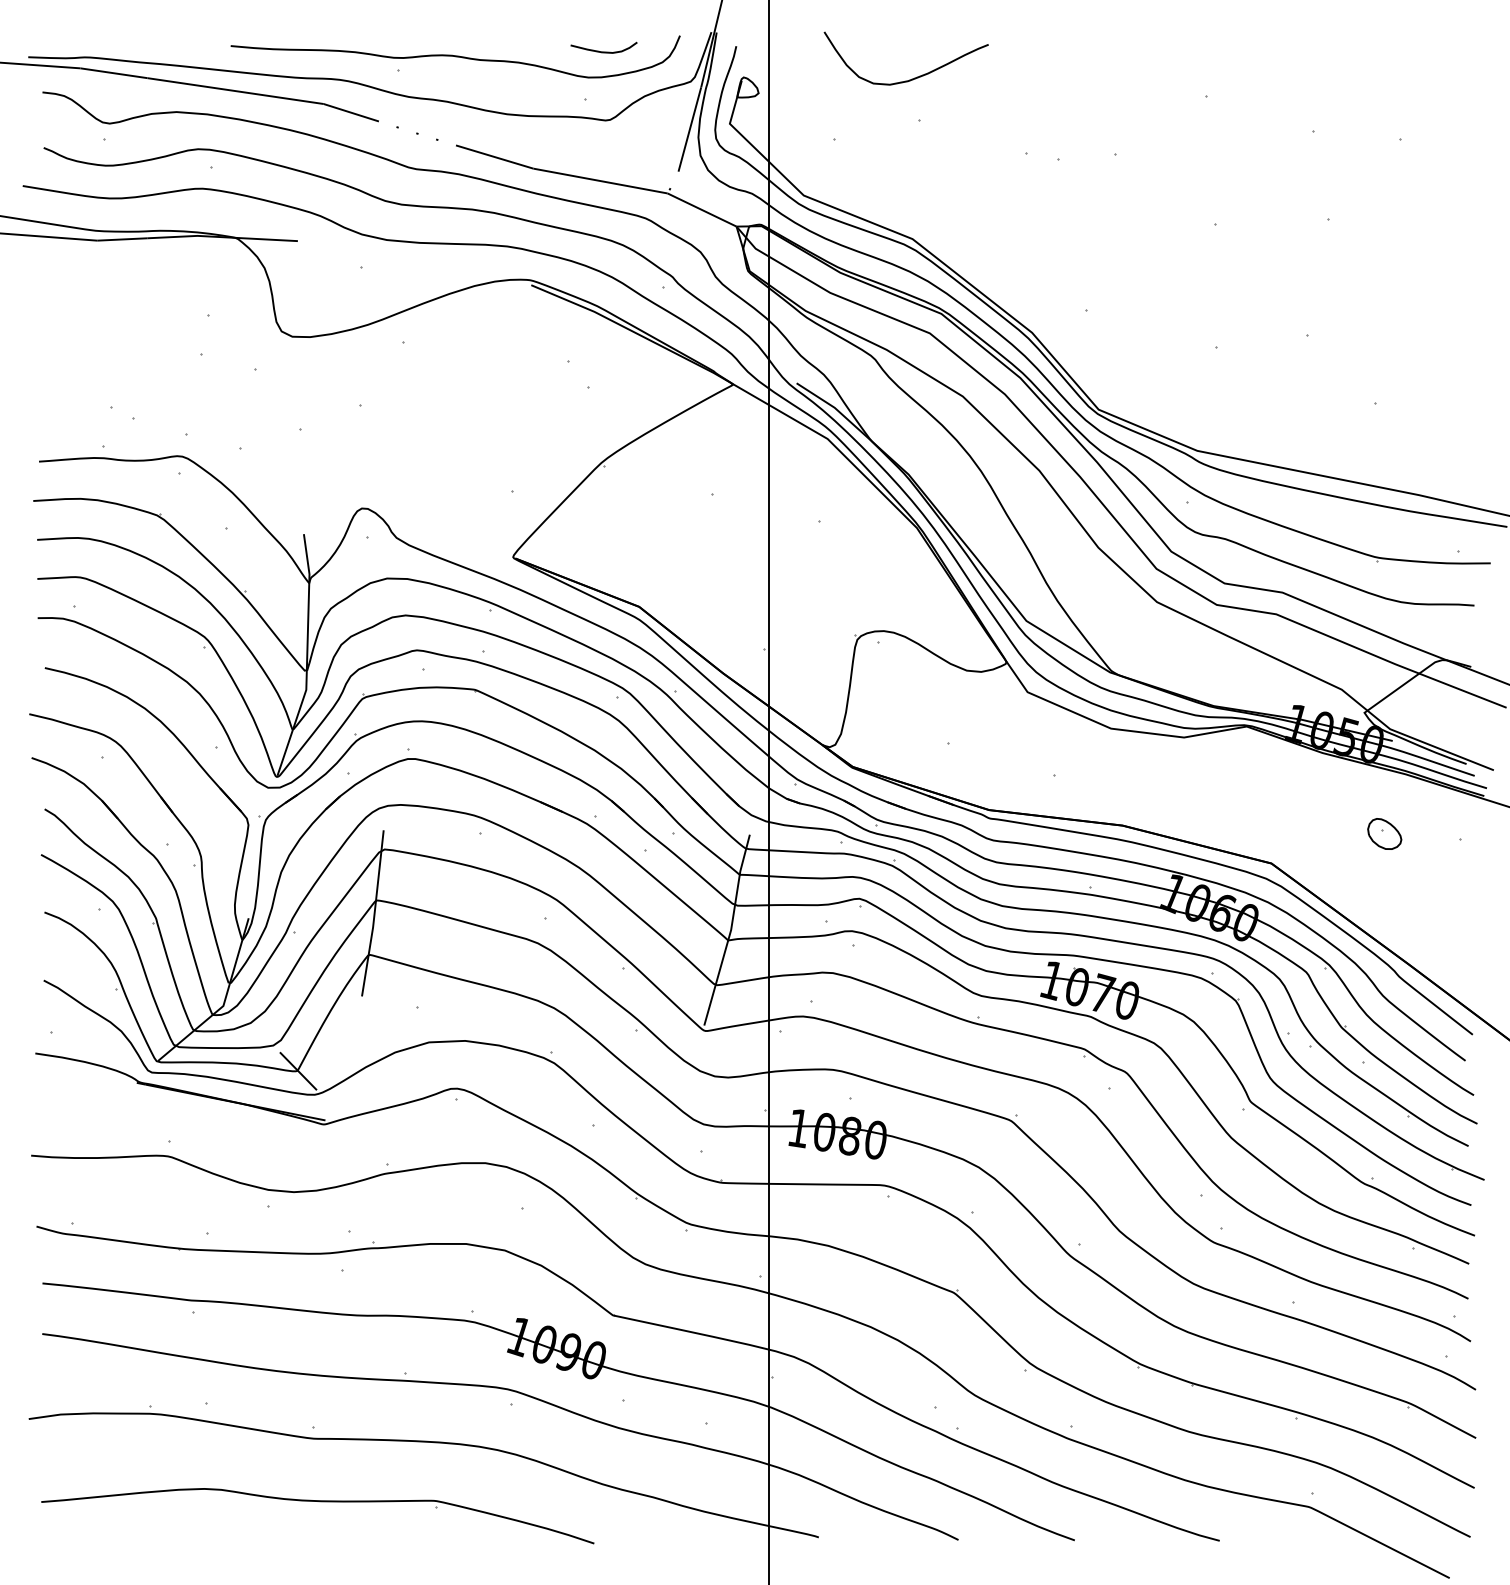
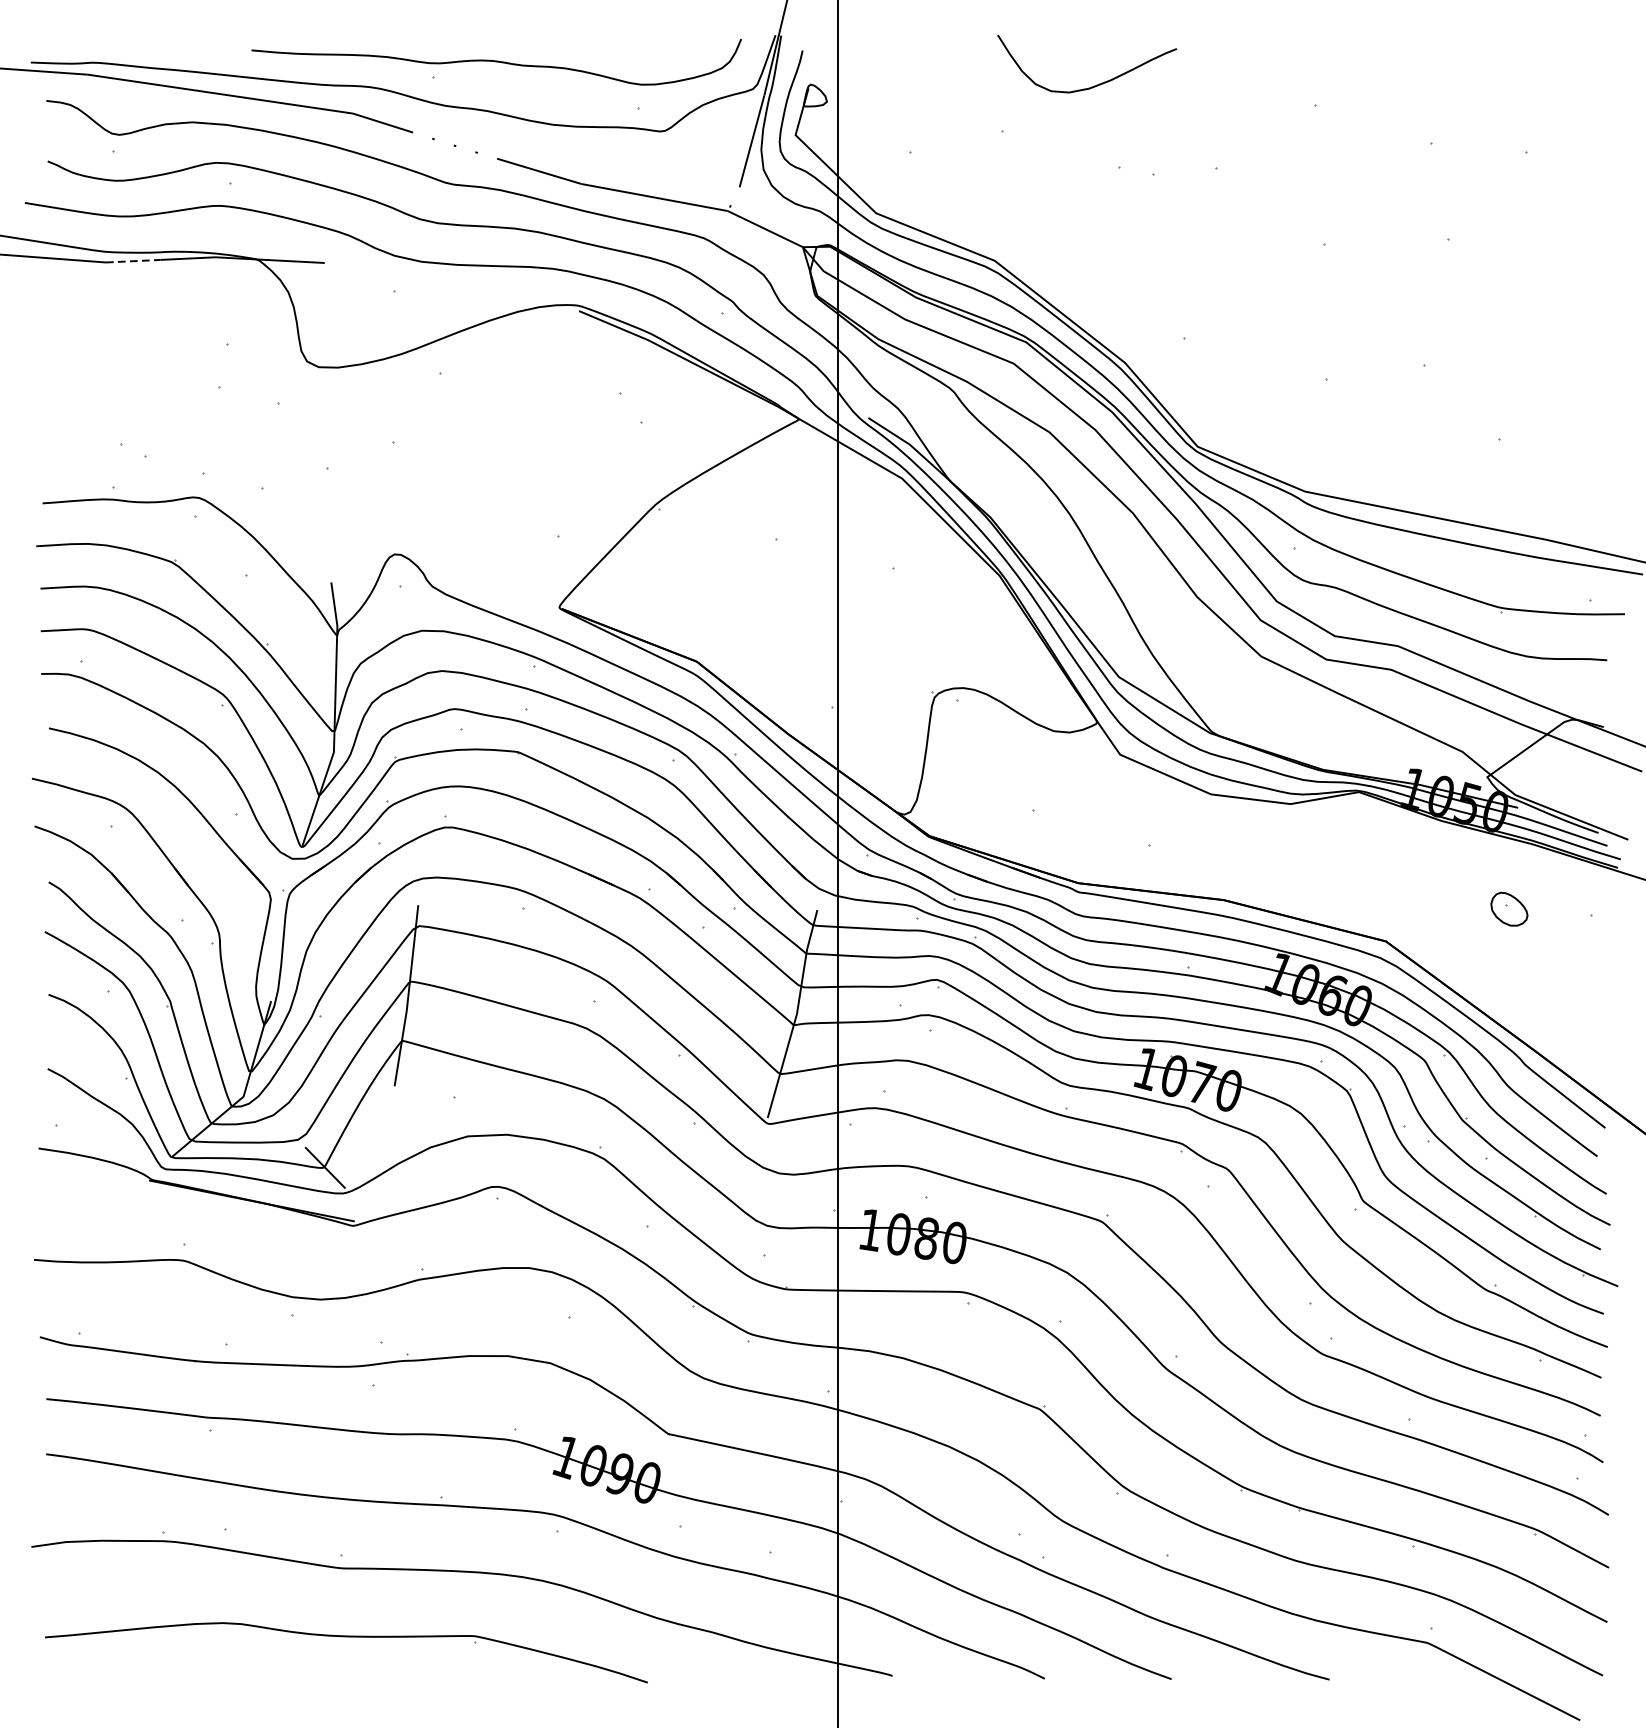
curve: (603, 51) -> (657, 56), removed
curve: (911, 78) -> (1092, 85), moved
line: (122, 239) -> (133, 261), solid -> dashed

